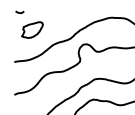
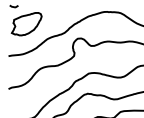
part: (32, 30) -> (26, 24), size x1.43

